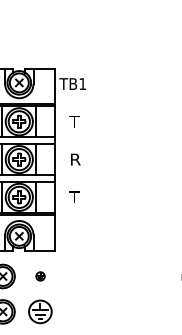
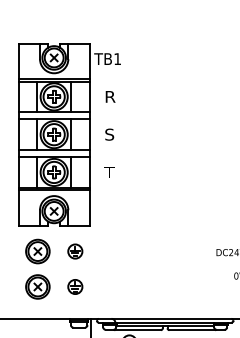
text: (74, 121) -> (109, 96), T -> R
text: (75, 159) -> (110, 134), R -> S
part: (40, 276) -> (75, 251), size x1.67
part: (40, 311) -> (75, 286), size x0.62

